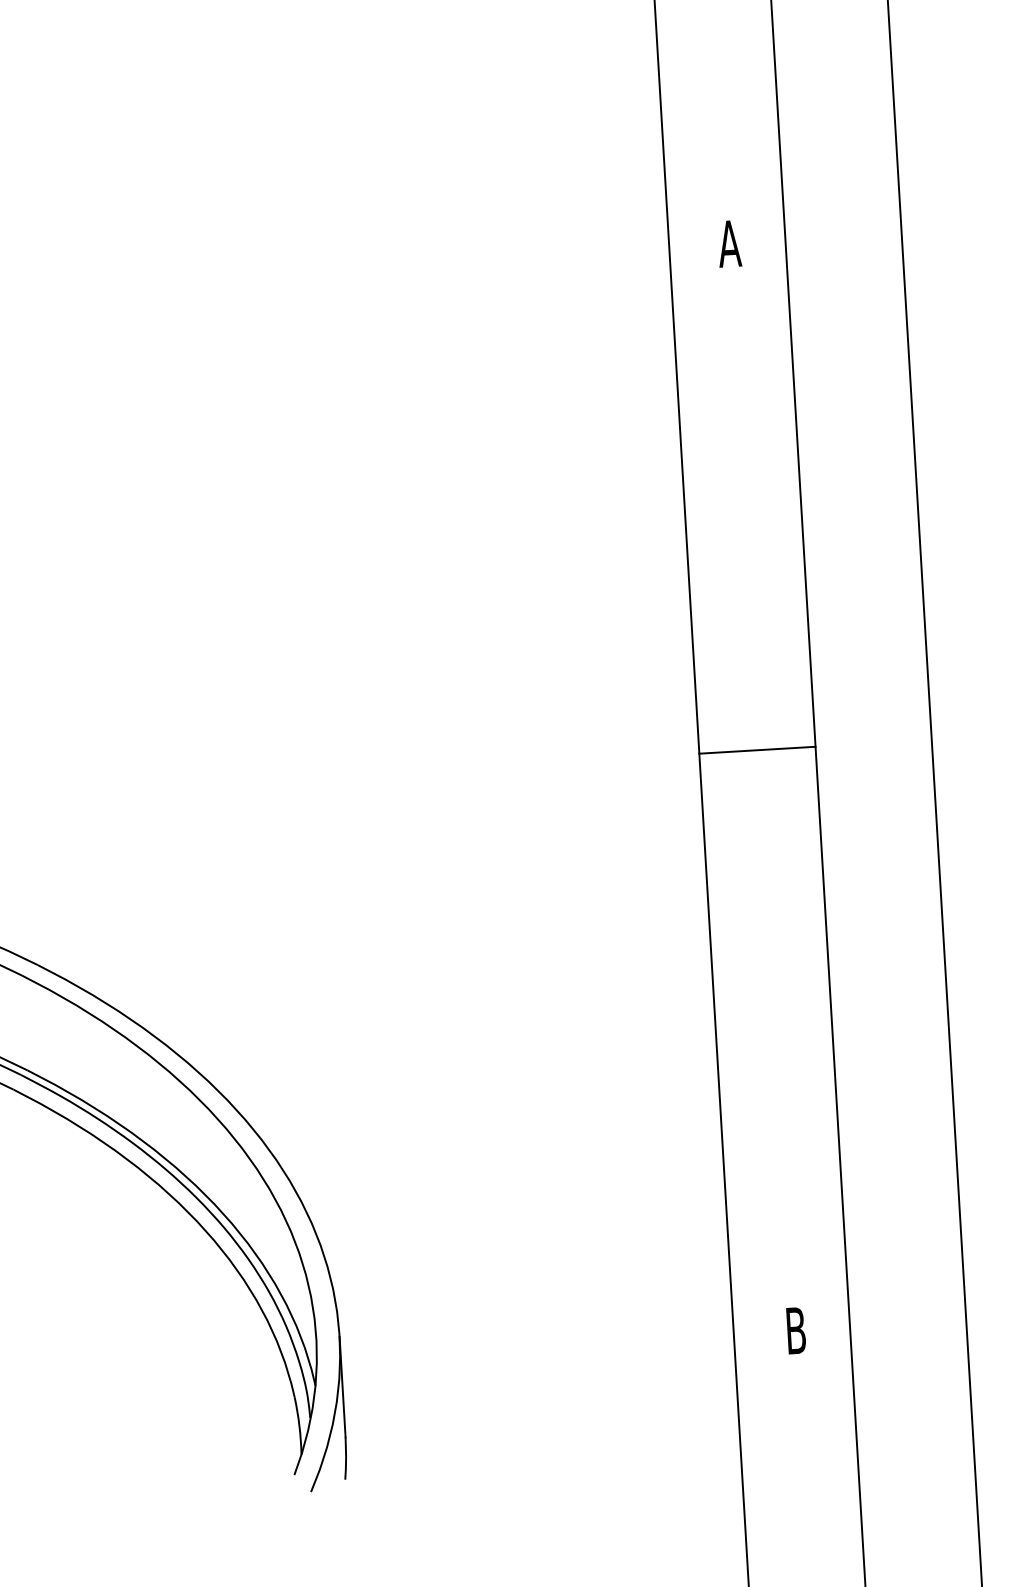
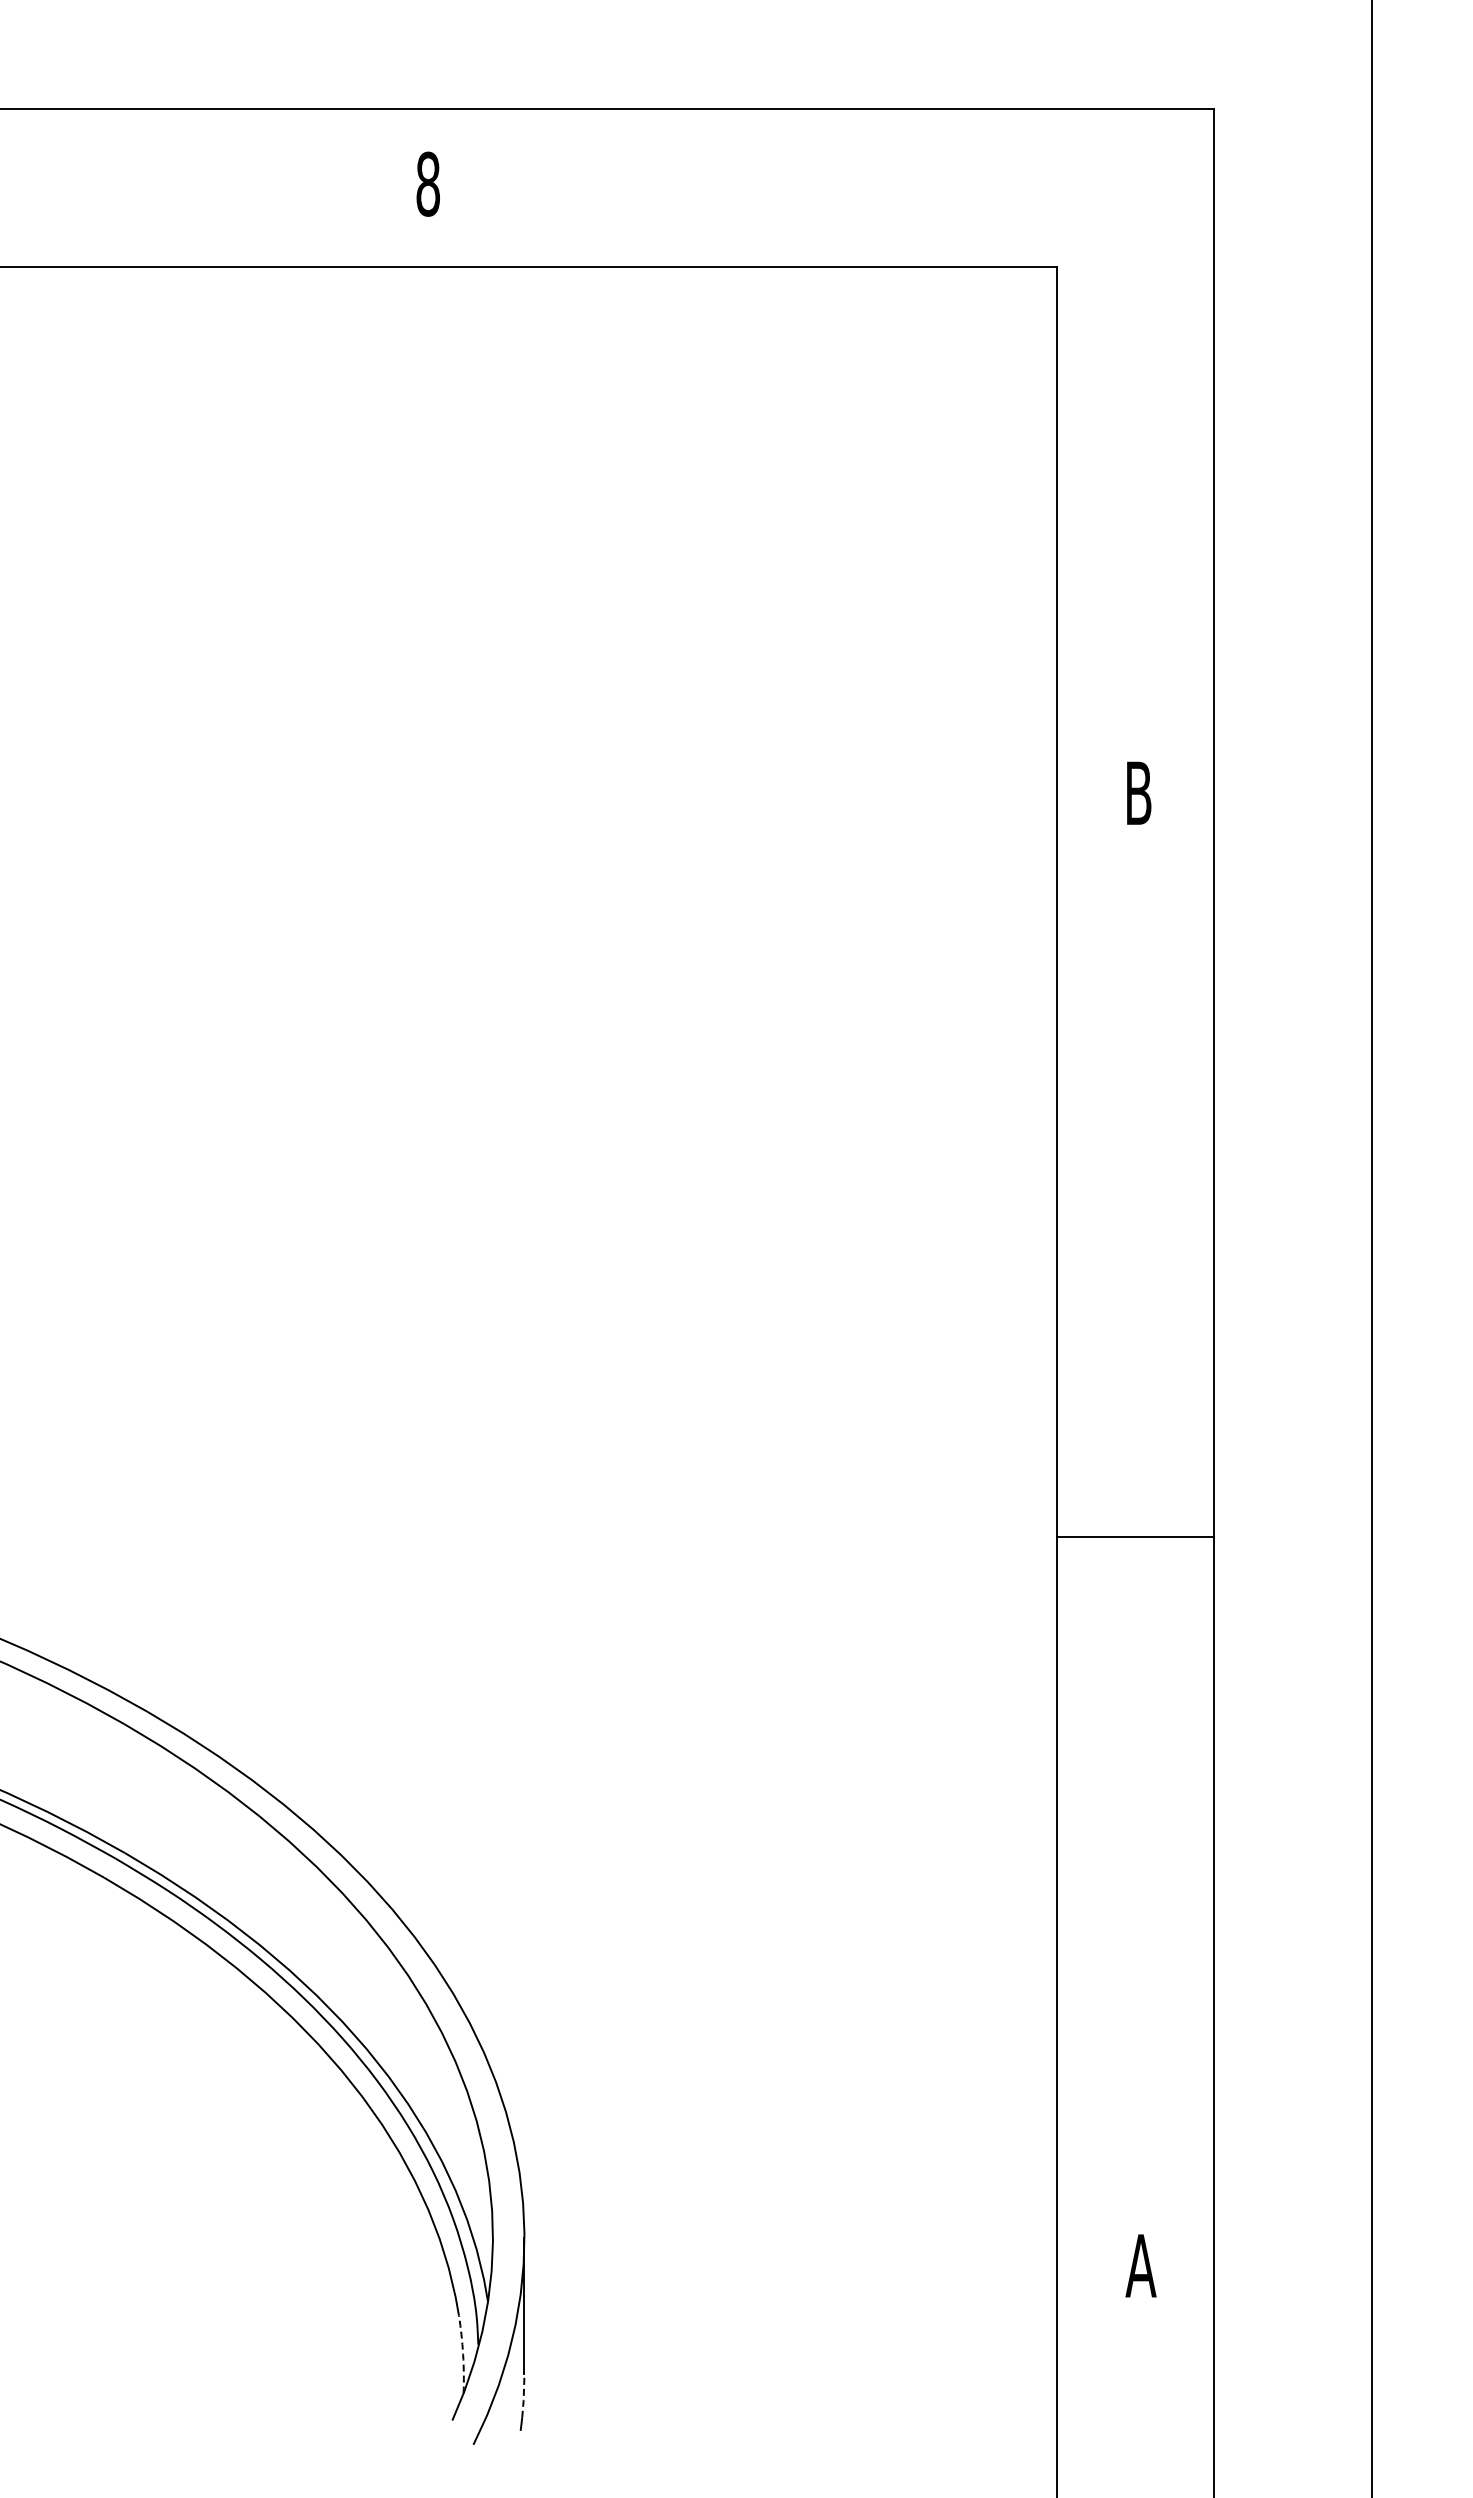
text: (729, 243) -> (1138, 792), A -> B
line: (757, 750) -> (1135, 1537), moved
text: (795, 1330) -> (1140, 2265), B -> A
arc: (299, 1425) -> (463, 2354), solid -> dashed
line: (345, 1454) -> (523, 2396), solid -> dashed

